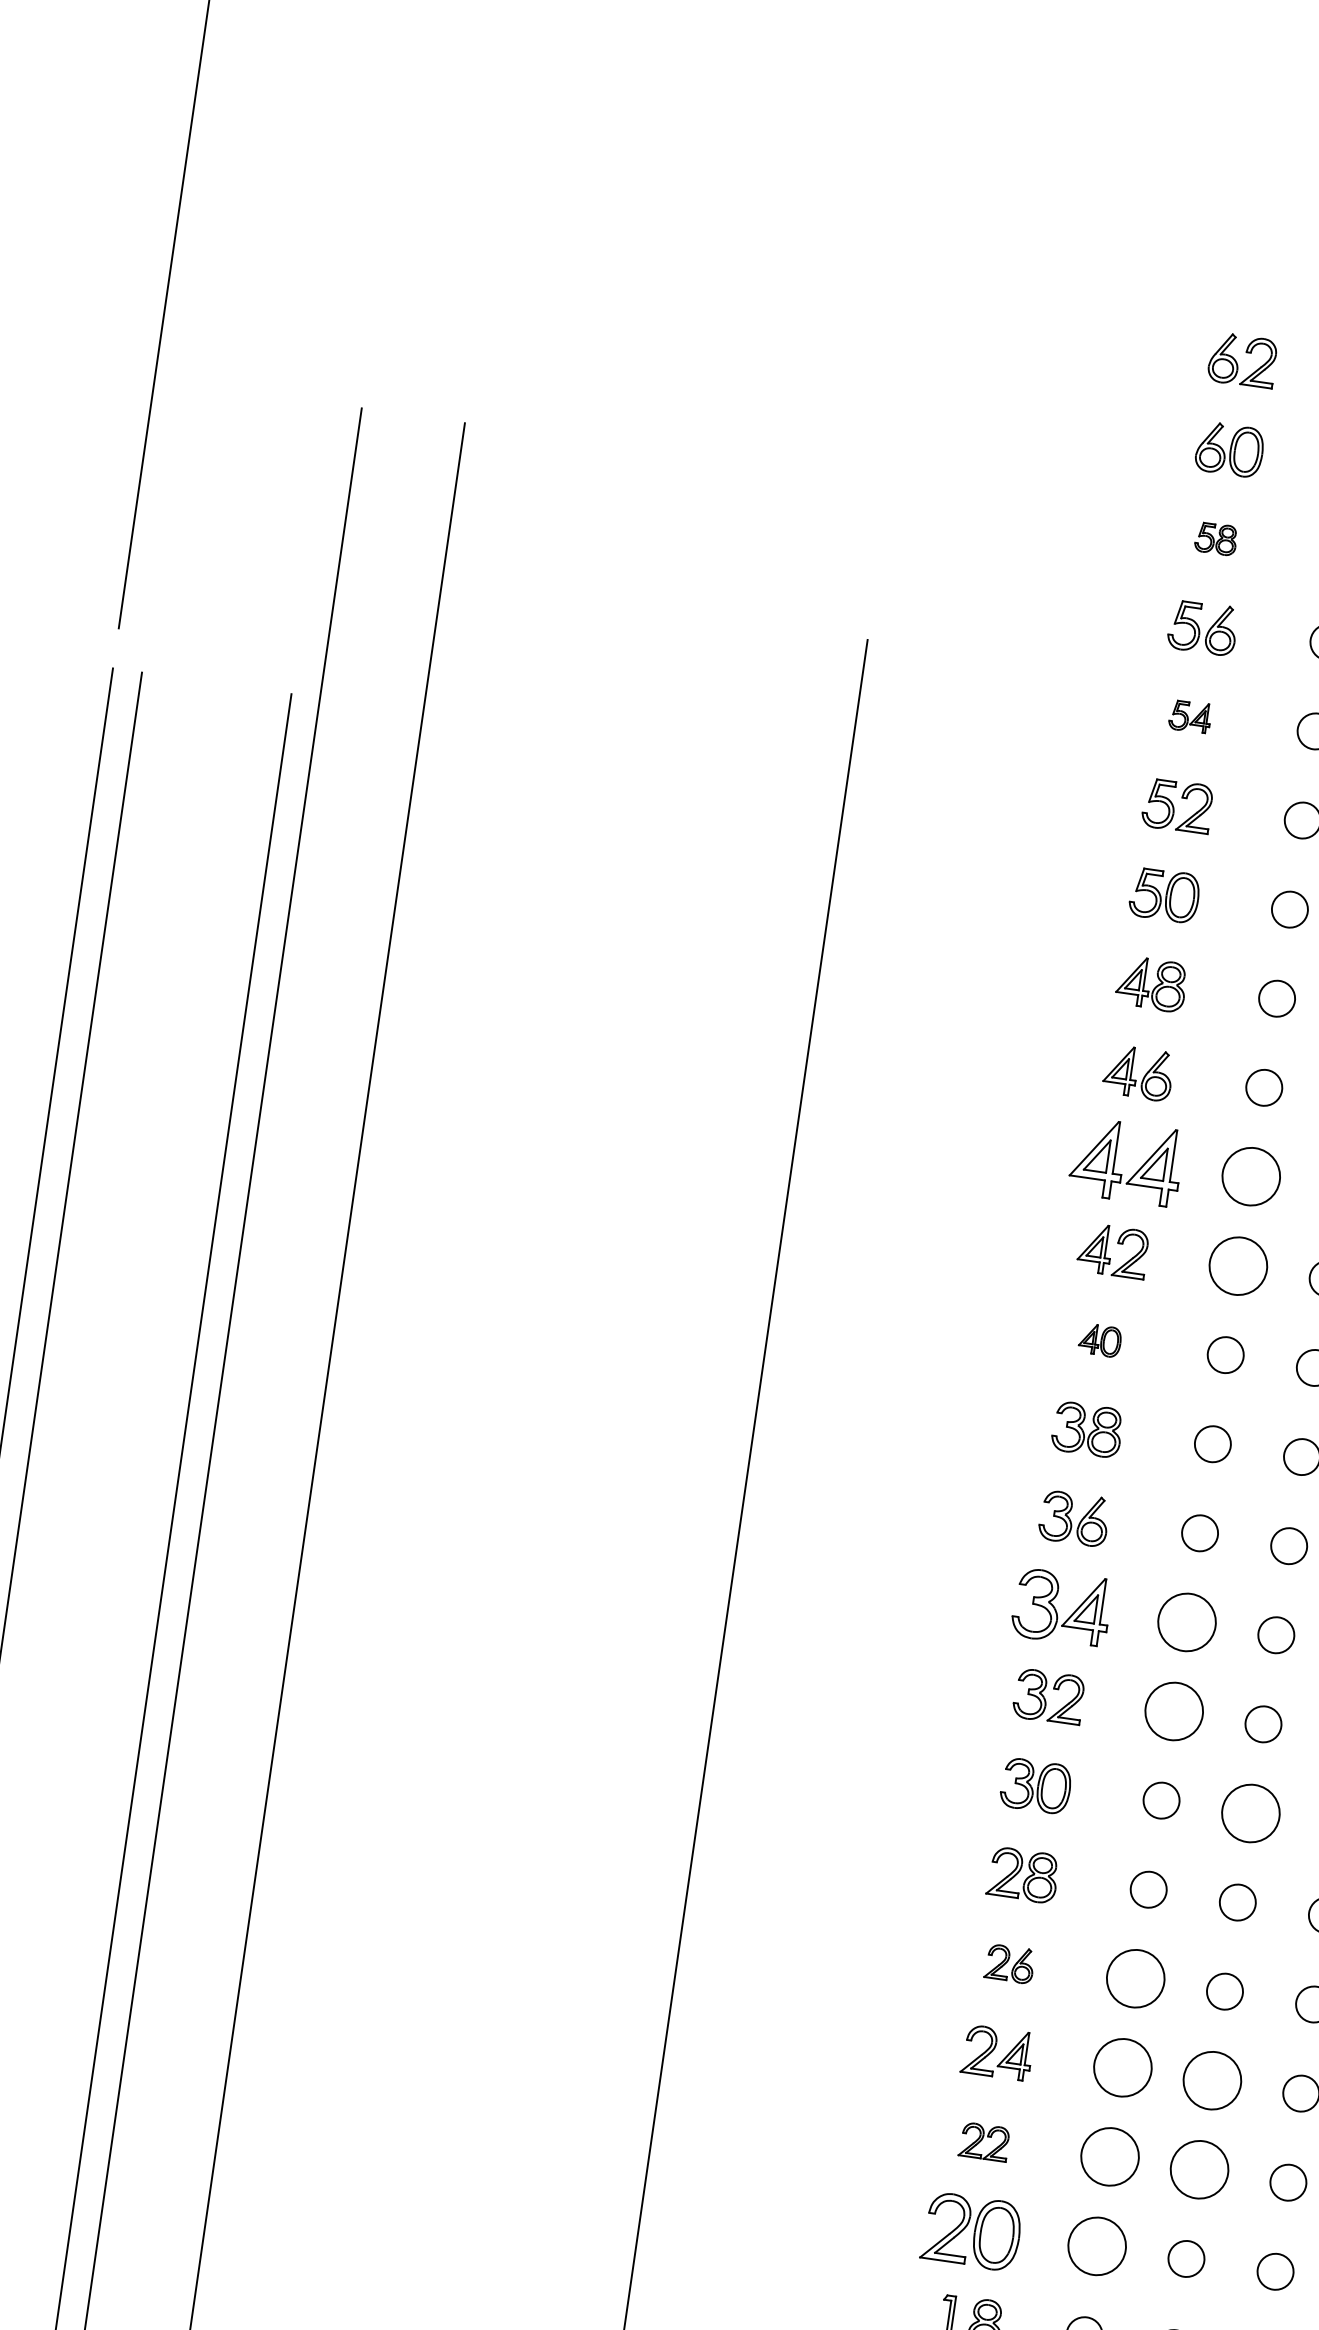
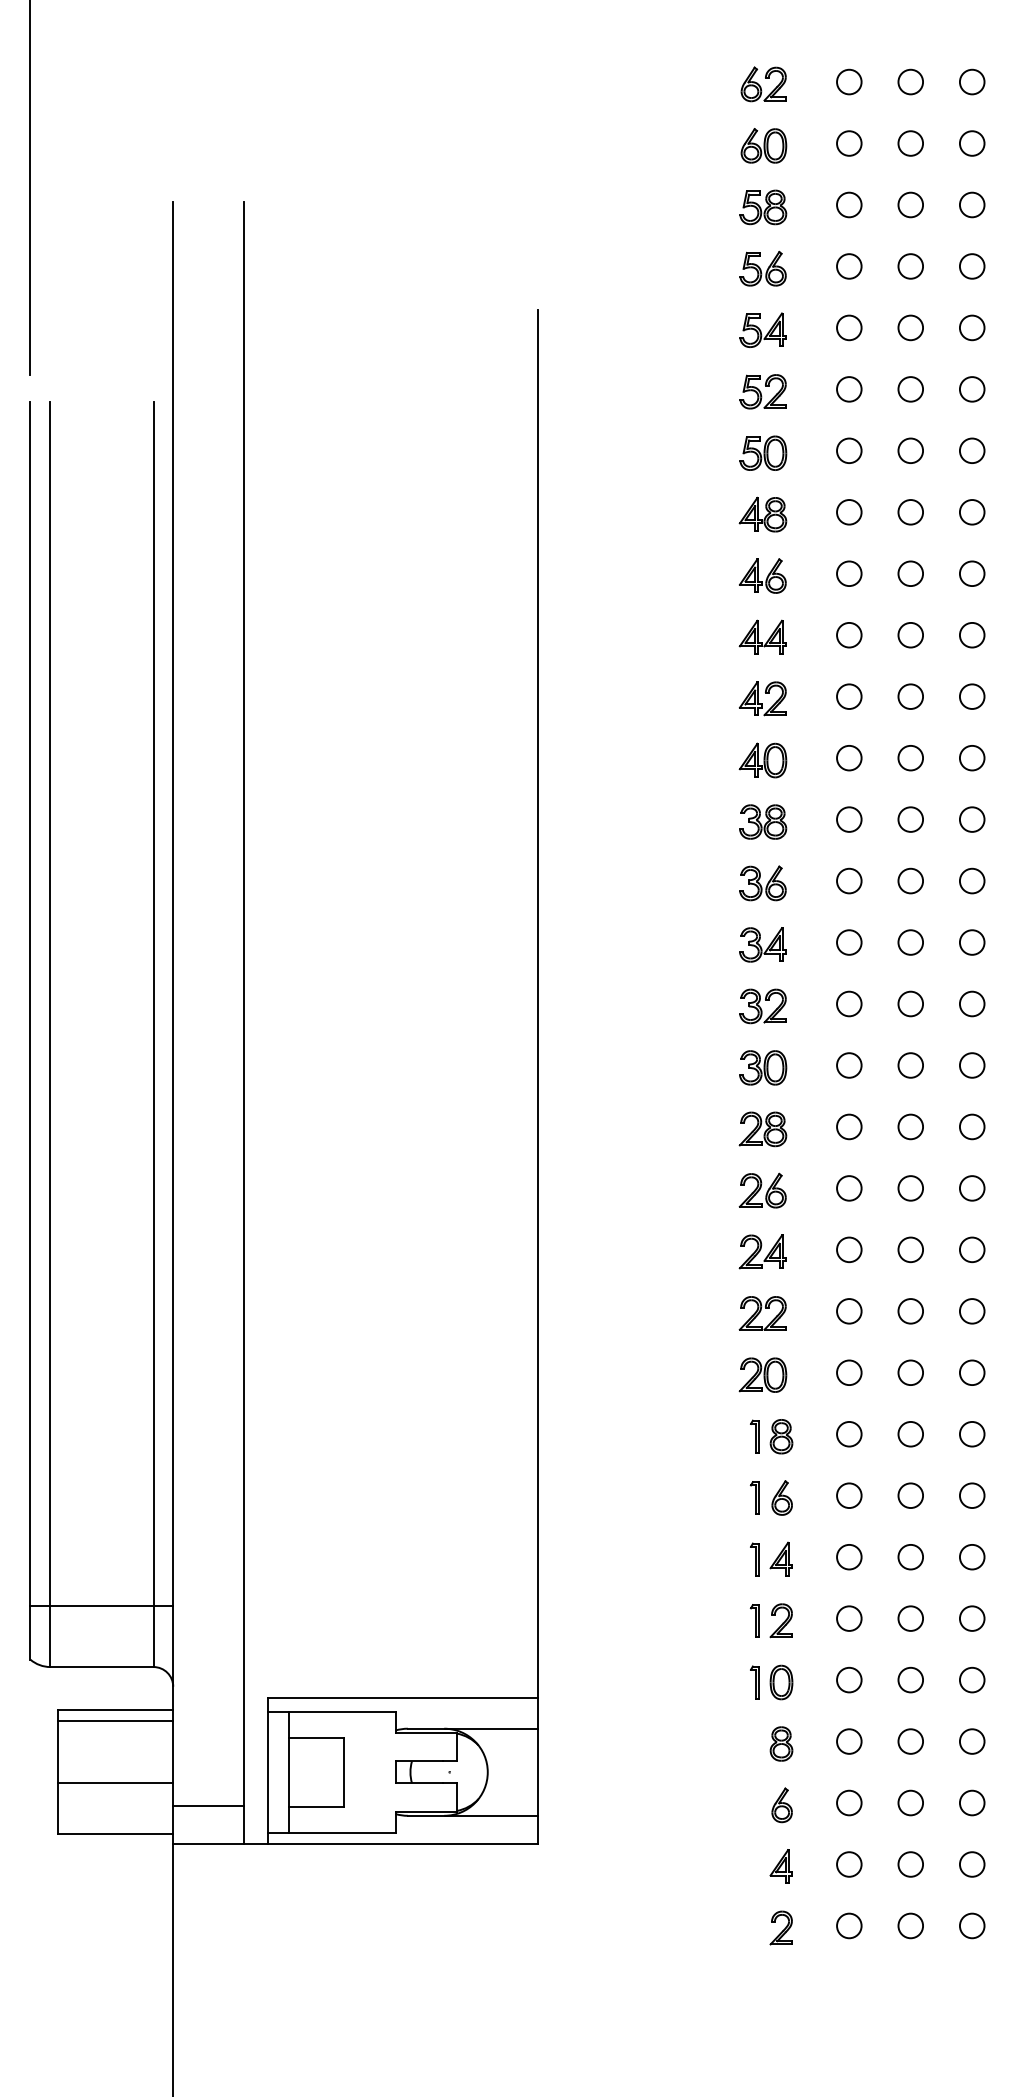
part: (1216, 538) -> (763, 207), size x1.67
part: (1189, 715) -> (762, 329), size x1.67
part: (1125, 1160) -> (762, 636), size x0.62
circle: (1251, 1177) -> (849, 635), size x0.62
circle: (1238, 1265) -> (849, 696), size x0.62
part: (1099, 1340) -> (762, 760), size x1.67
part: (1060, 1607) -> (762, 944), size x0.71
circle: (1187, 1622) -> (849, 942), size x0.62
circle: (1174, 1710) -> (849, 1003), size x0.62
circle: (1250, 1813) -> (910, 1065), size x0.62
part: (1009, 1963) -> (762, 1190), size x1.43
circle: (1136, 1979) -> (849, 1188), size x0.62
circle: (1123, 2067) -> (849, 1249), size x0.62
circle: (1211, 2080) -> (910, 1249), size x0.62
part: (983, 2142) -> (762, 1313), size x1.43
circle: (1110, 2157) -> (849, 1311), size x0.62
circle: (1198, 2170) -> (910, 1311), size x0.62
part: (971, 2230) -> (762, 1374), size x0.71
circle: (1097, 2245) -> (849, 1372), size x0.62

